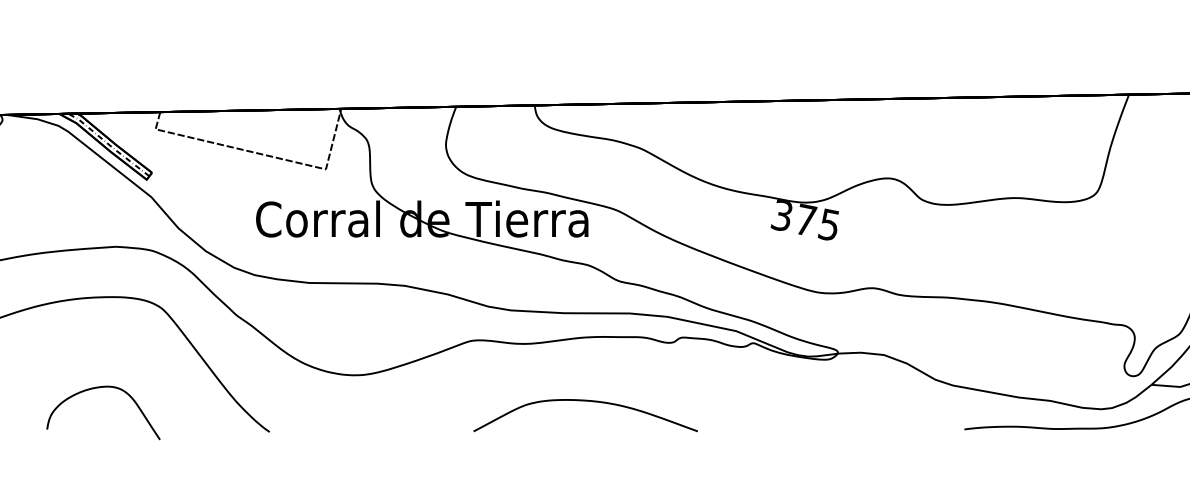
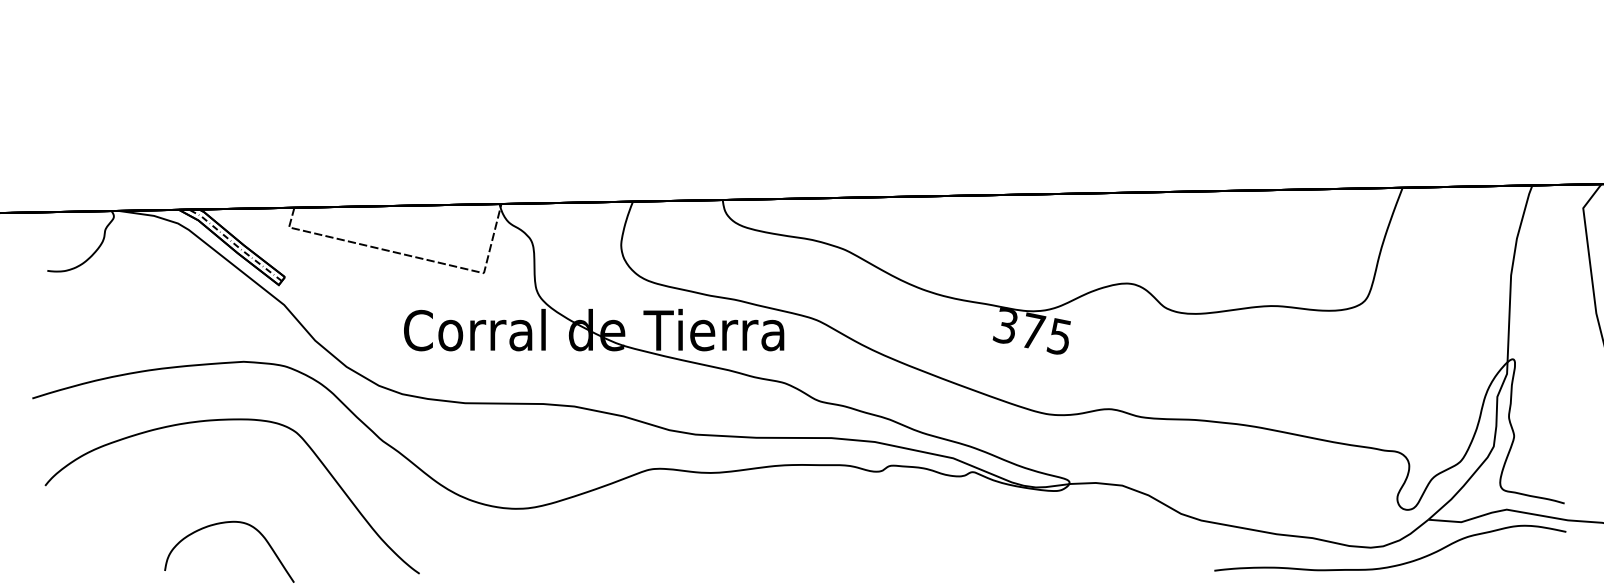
curve: (585, 401) -> (780, 538), removed

